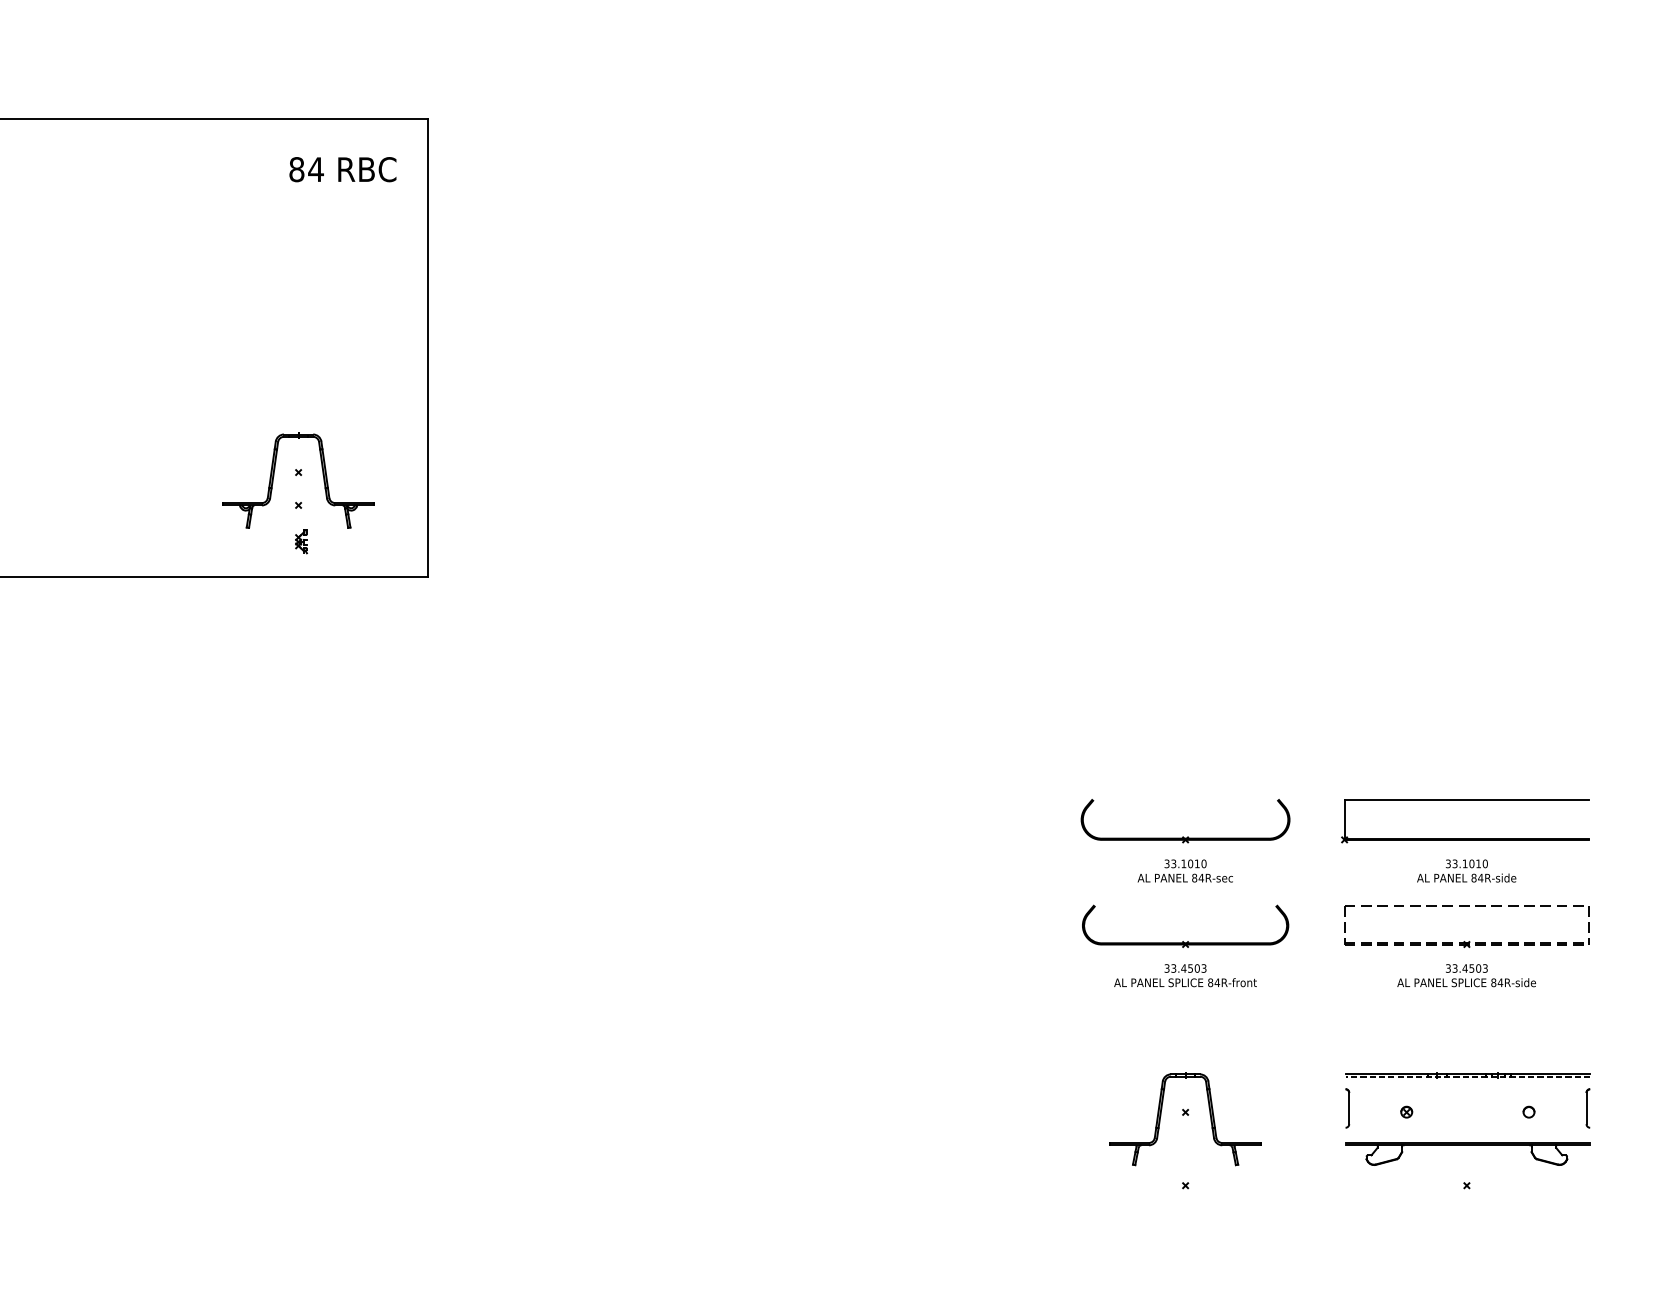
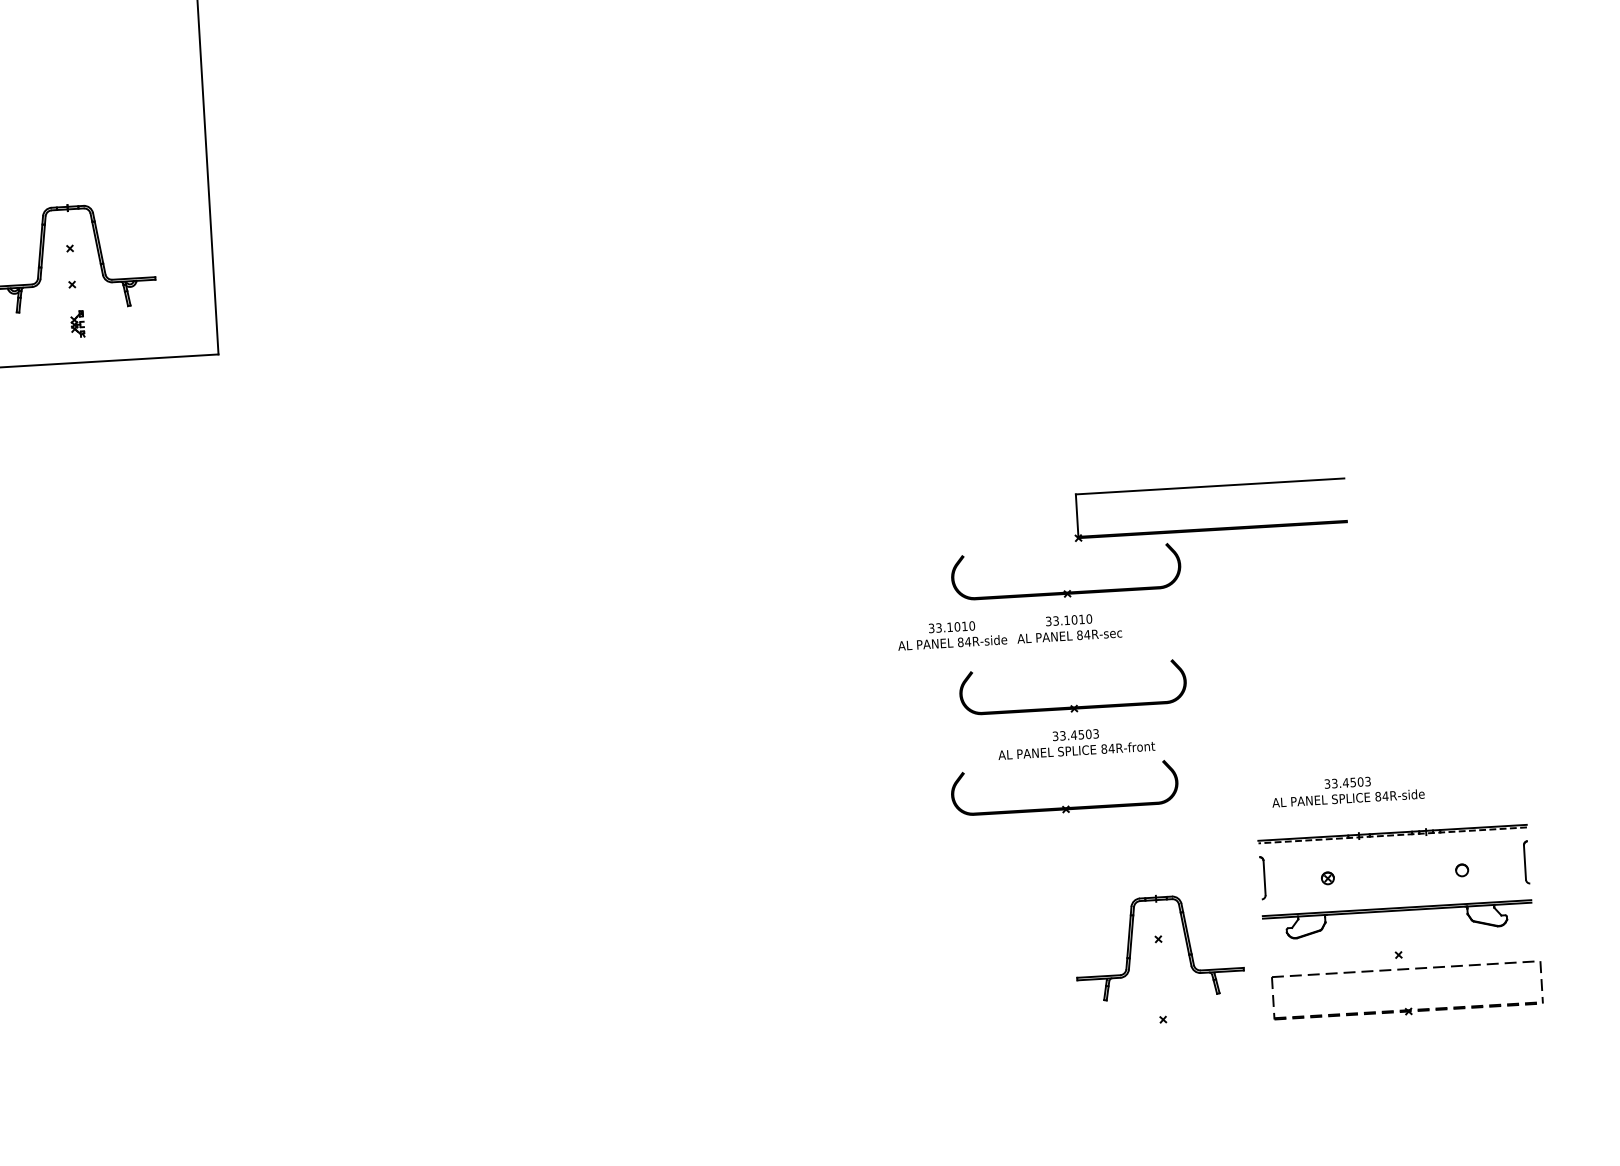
part: (1465, 838) -> (1211, 528), moved
text: (1466, 870) -> (951, 634), moved
part: (1465, 941) -> (1406, 1008), moved
text: (1466, 975) -> (1347, 790), moved
part: (1170, 1032) -> (1063, 806), added
part: (1183, 1115) -> (1156, 942), moved

